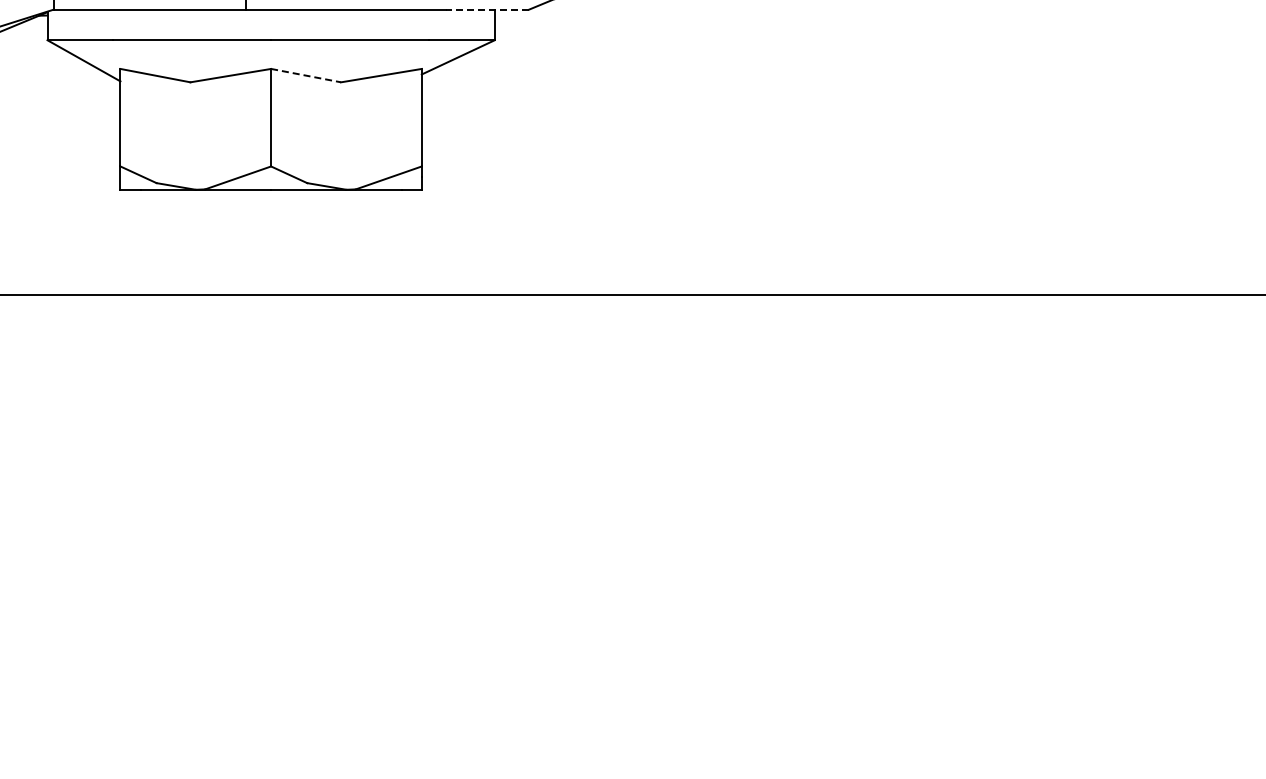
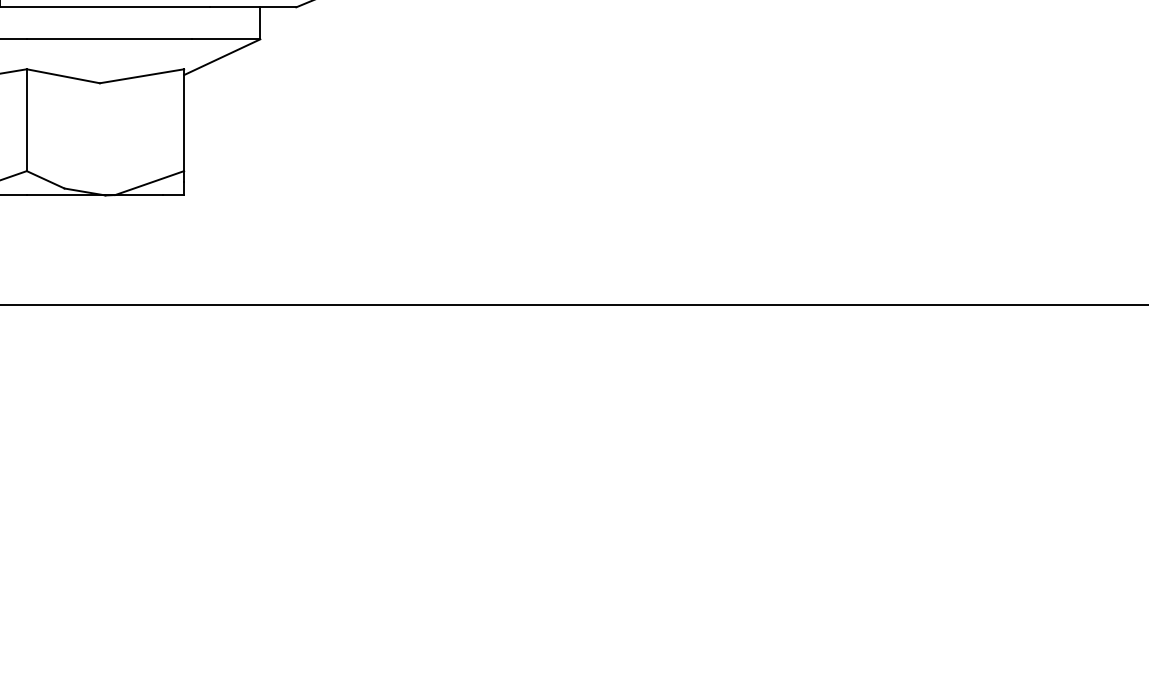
line: (487, 9) -> (252, 7), dashed -> solid
line: (306, 75) -> (63, 76), dashed -> solid

